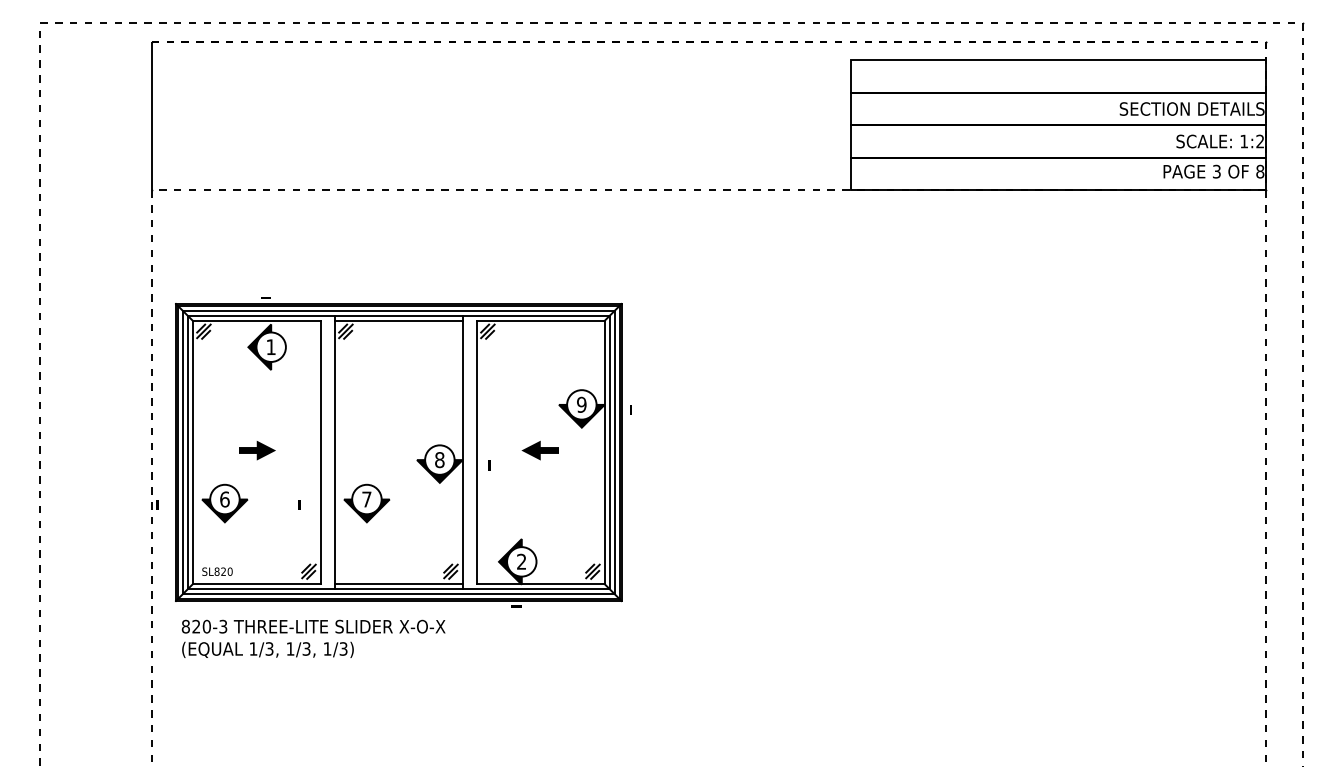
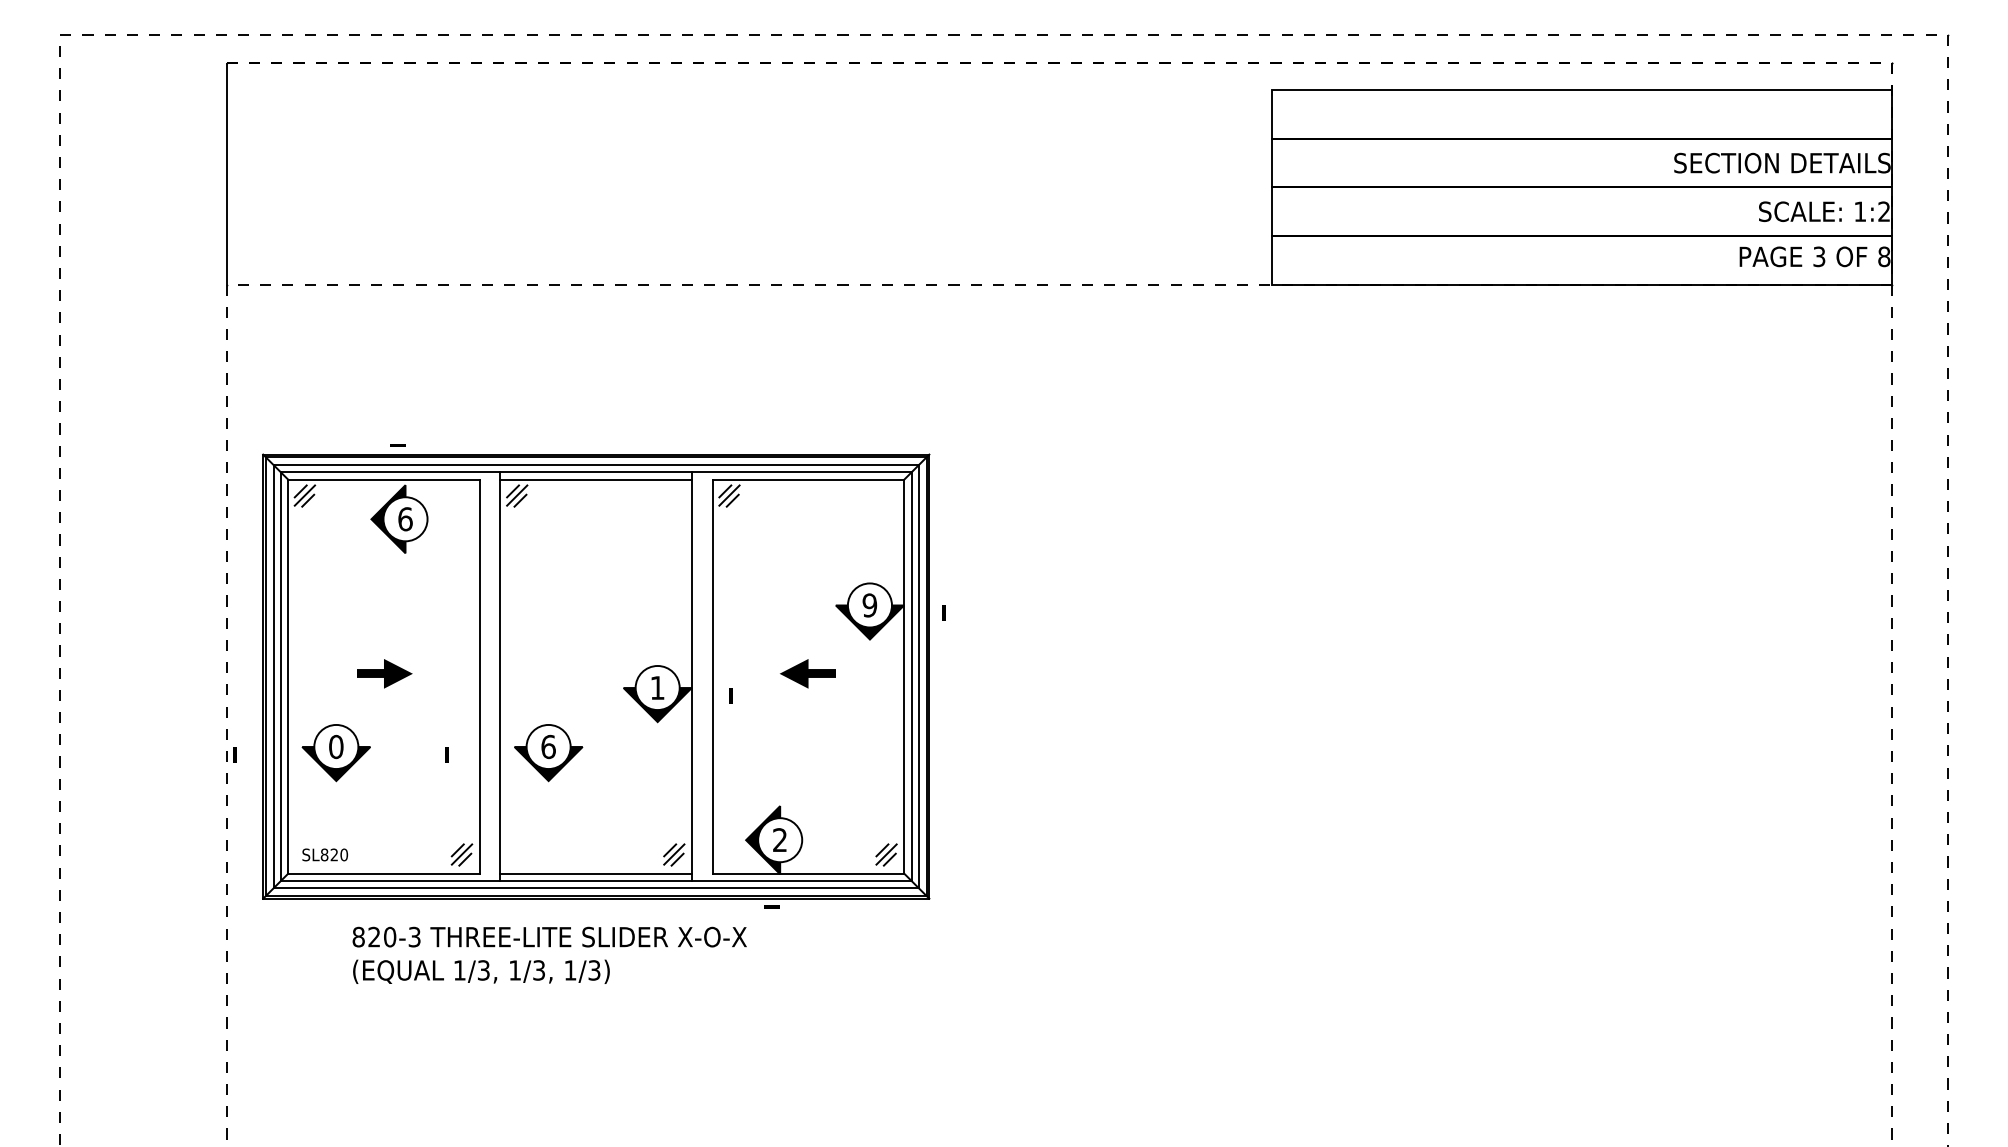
text: (271, 347) -> (405, 519), 1 -> 6
text: (439, 460) -> (657, 688), 8 -> 1
text: (224, 499) -> (335, 746), 6 -> 0
text: (366, 499) -> (547, 746), 7 -> 6
text: (313, 638) -> (549, 954), moved

